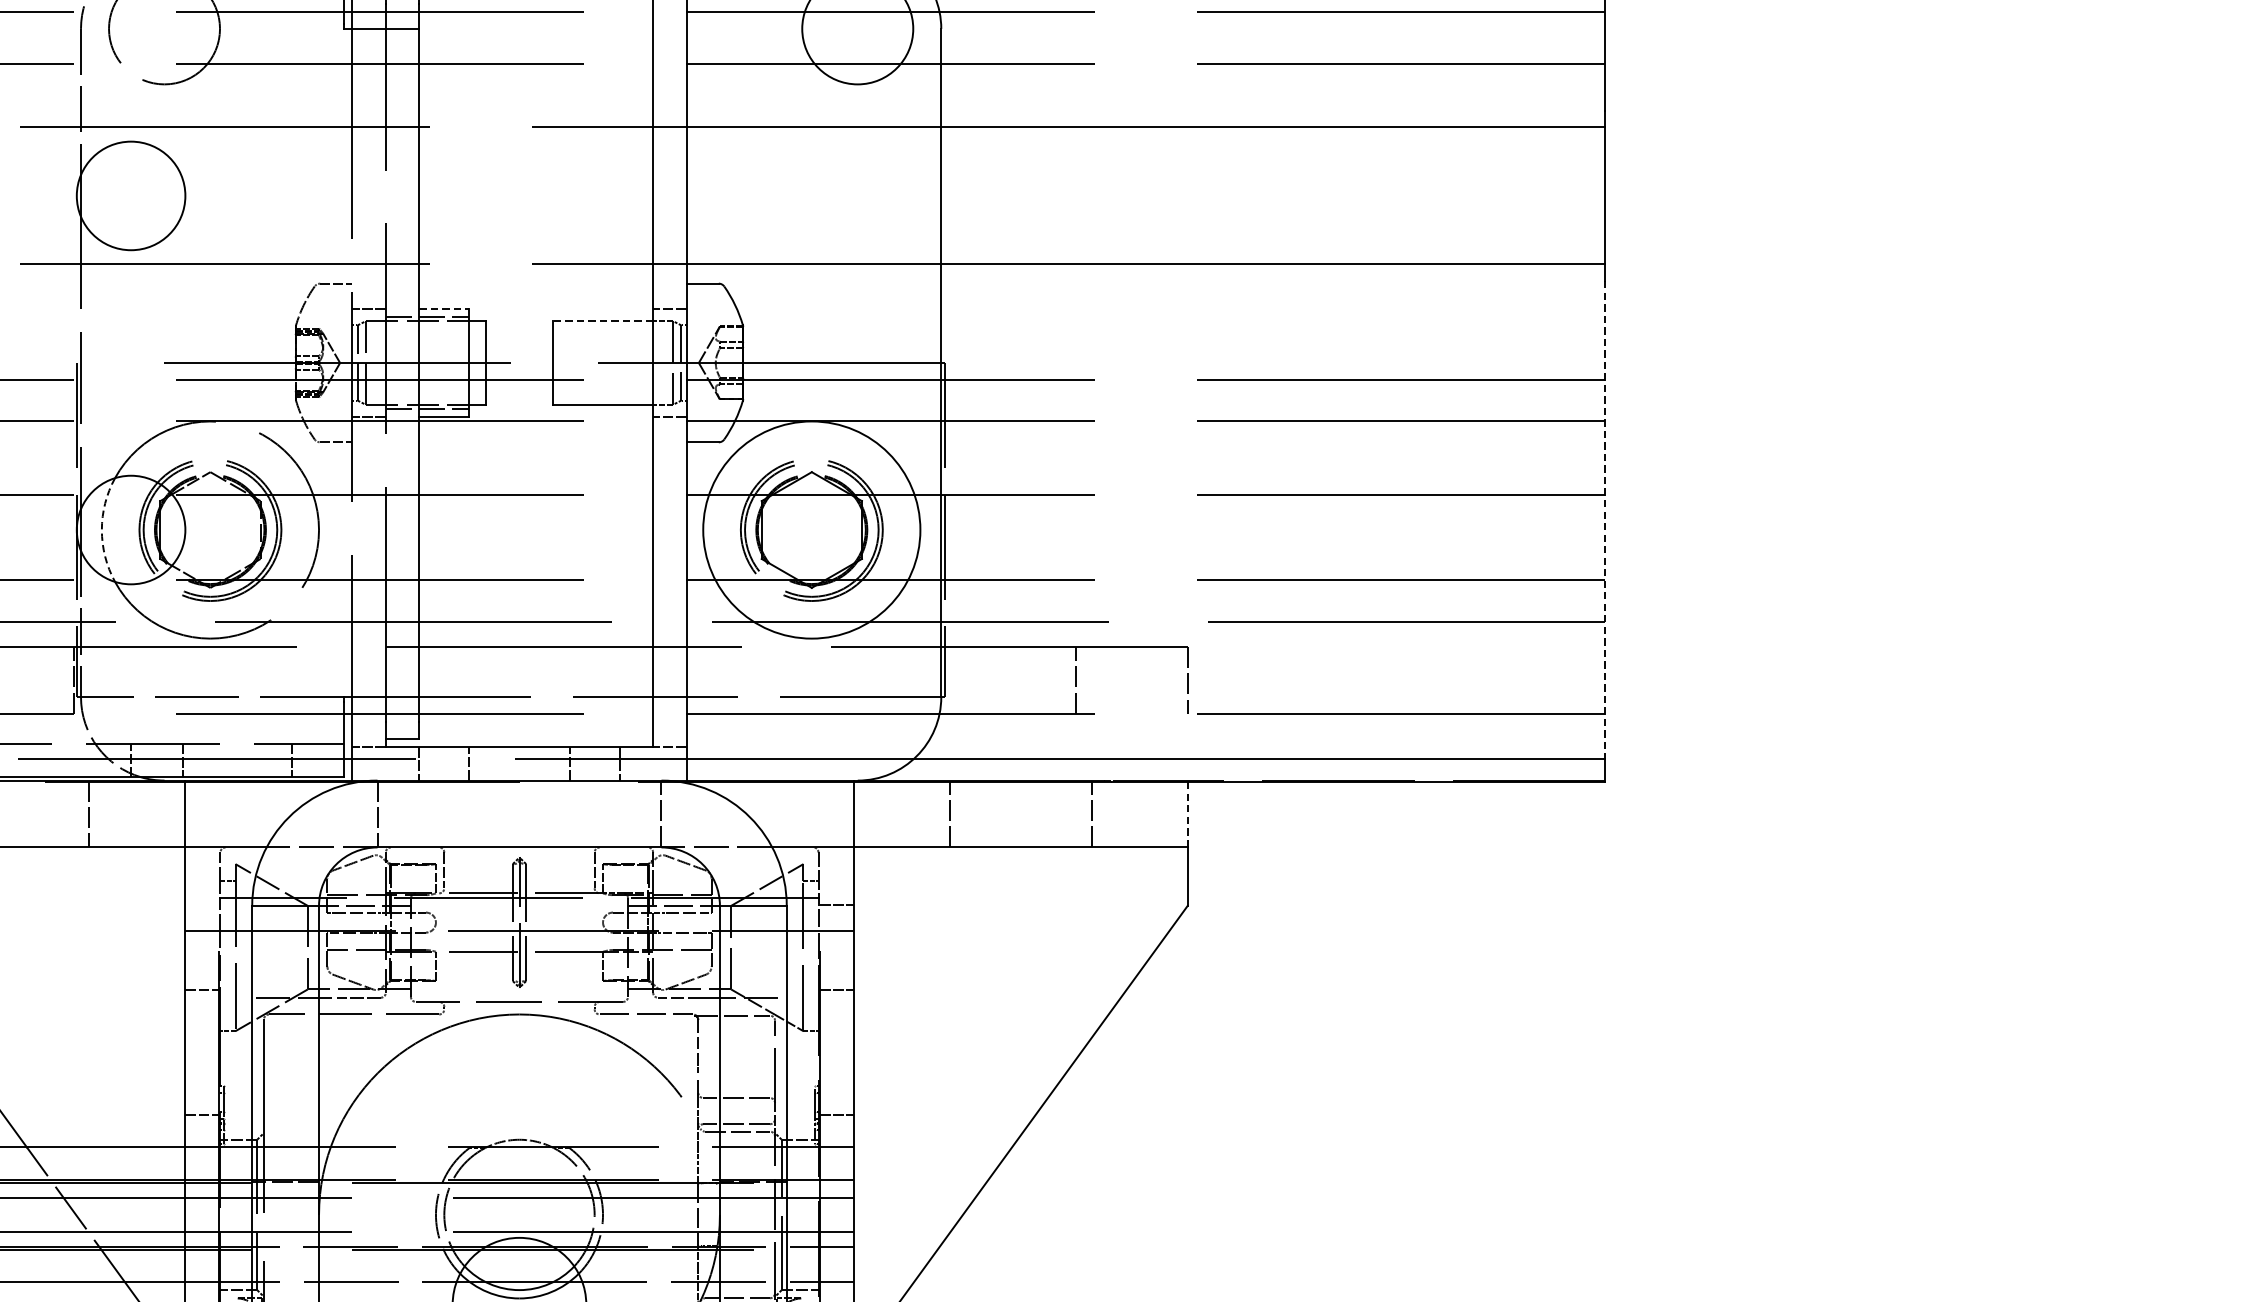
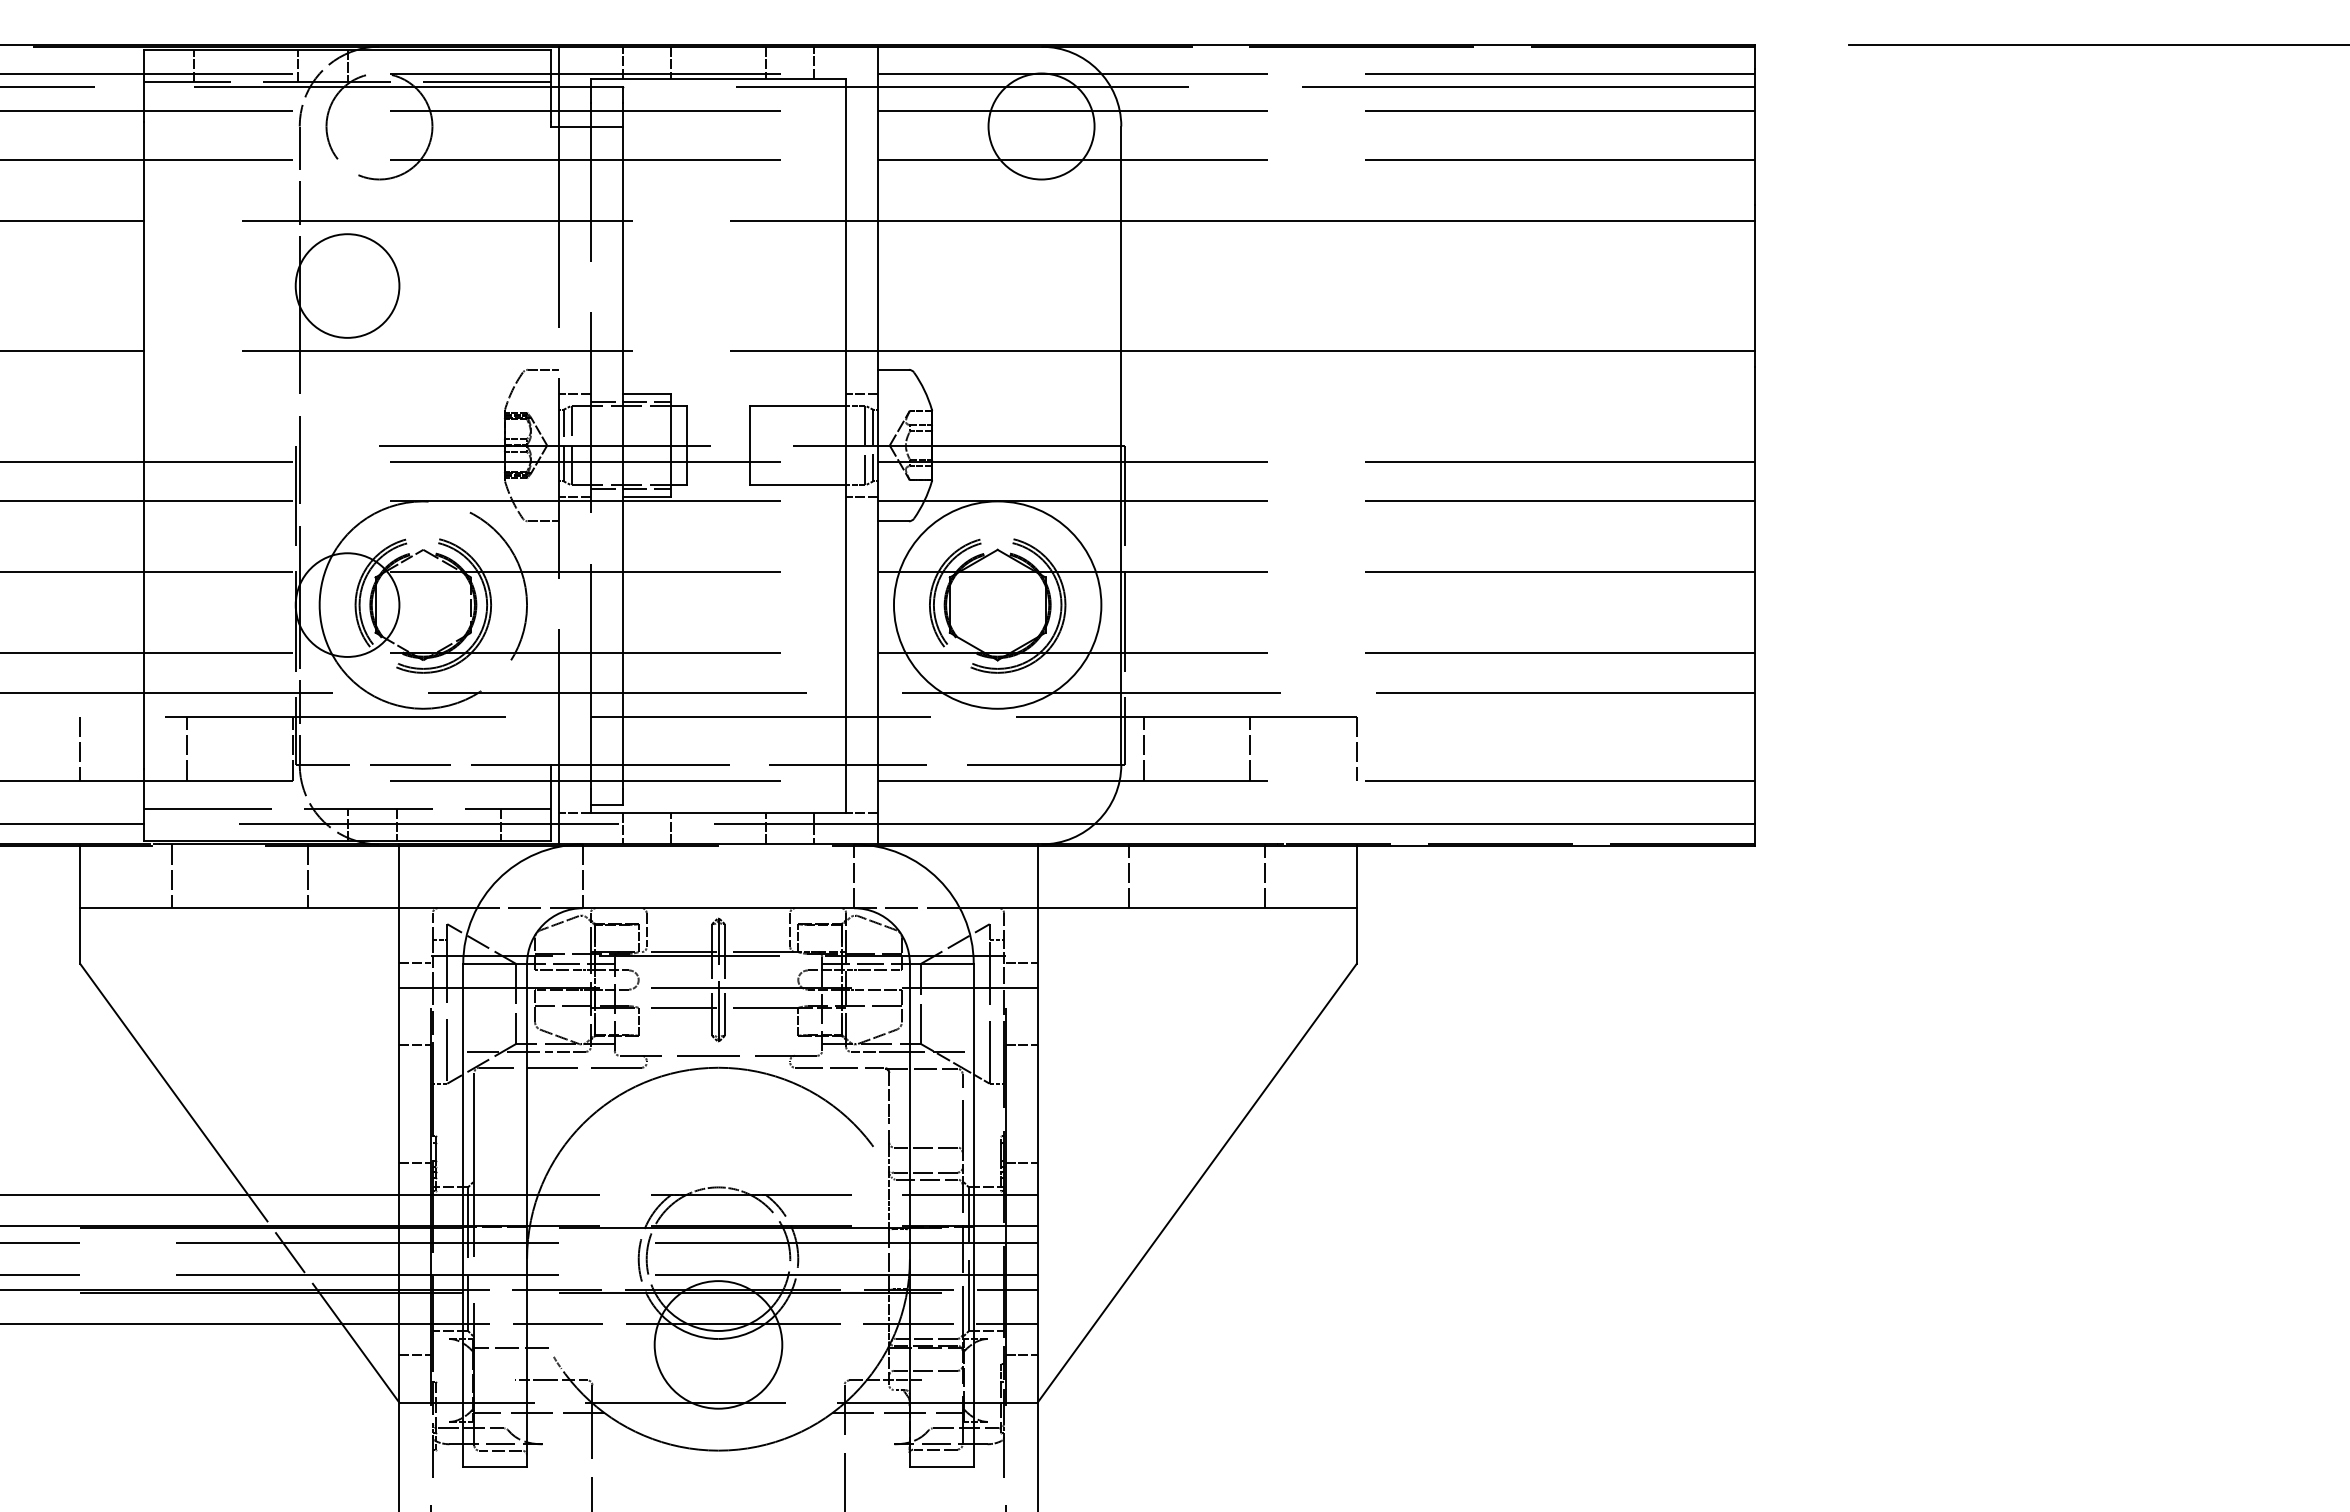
line: (444, 308) -> (646, 393), dashed -> solid
line: (603, 321) -> (798, 405), dashed -> solid
line: (1605, 521) -> (1755, 596), dashed -> solid
arc: (101, 530) -> (319, 605), dashed -> solid
line: (965, 680) -> (1144, 748), added
line: (1187, 815) -> (1356, 877), dashed -> solid
line: (202, 905) -> (415, 963), added

